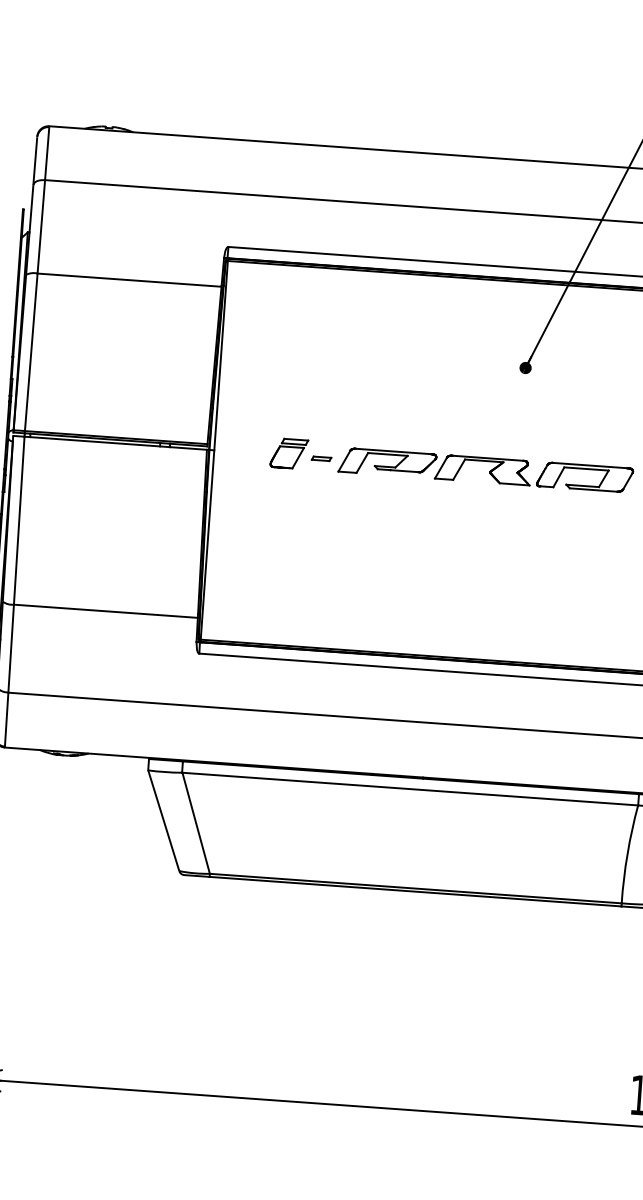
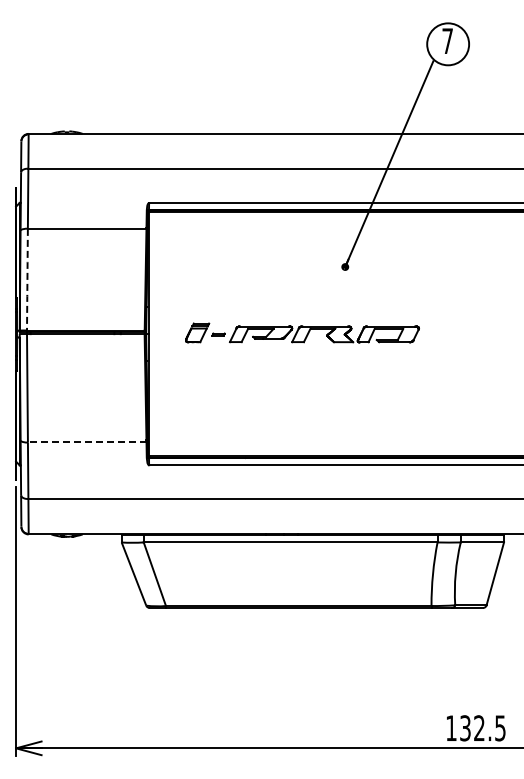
line: (31, 353) -> (27, 280), solid -> dashed
line: (104, 611) -> (86, 442), solid -> dashed

